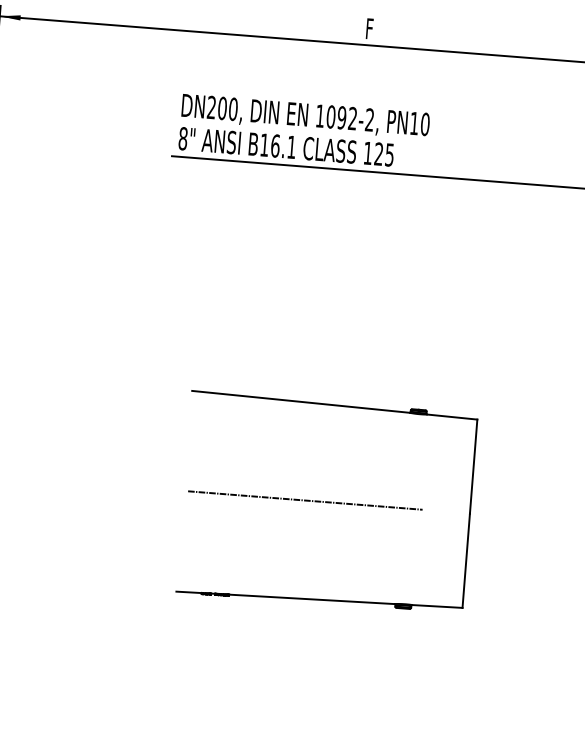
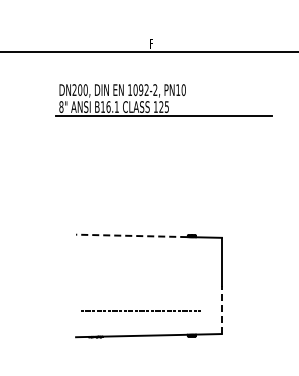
line: (300, 401) -> (131, 235), solid -> dashed
line: (304, 499) -> (140, 310), moved
line: (465, 559) -> (221, 309), solid -> dashed

